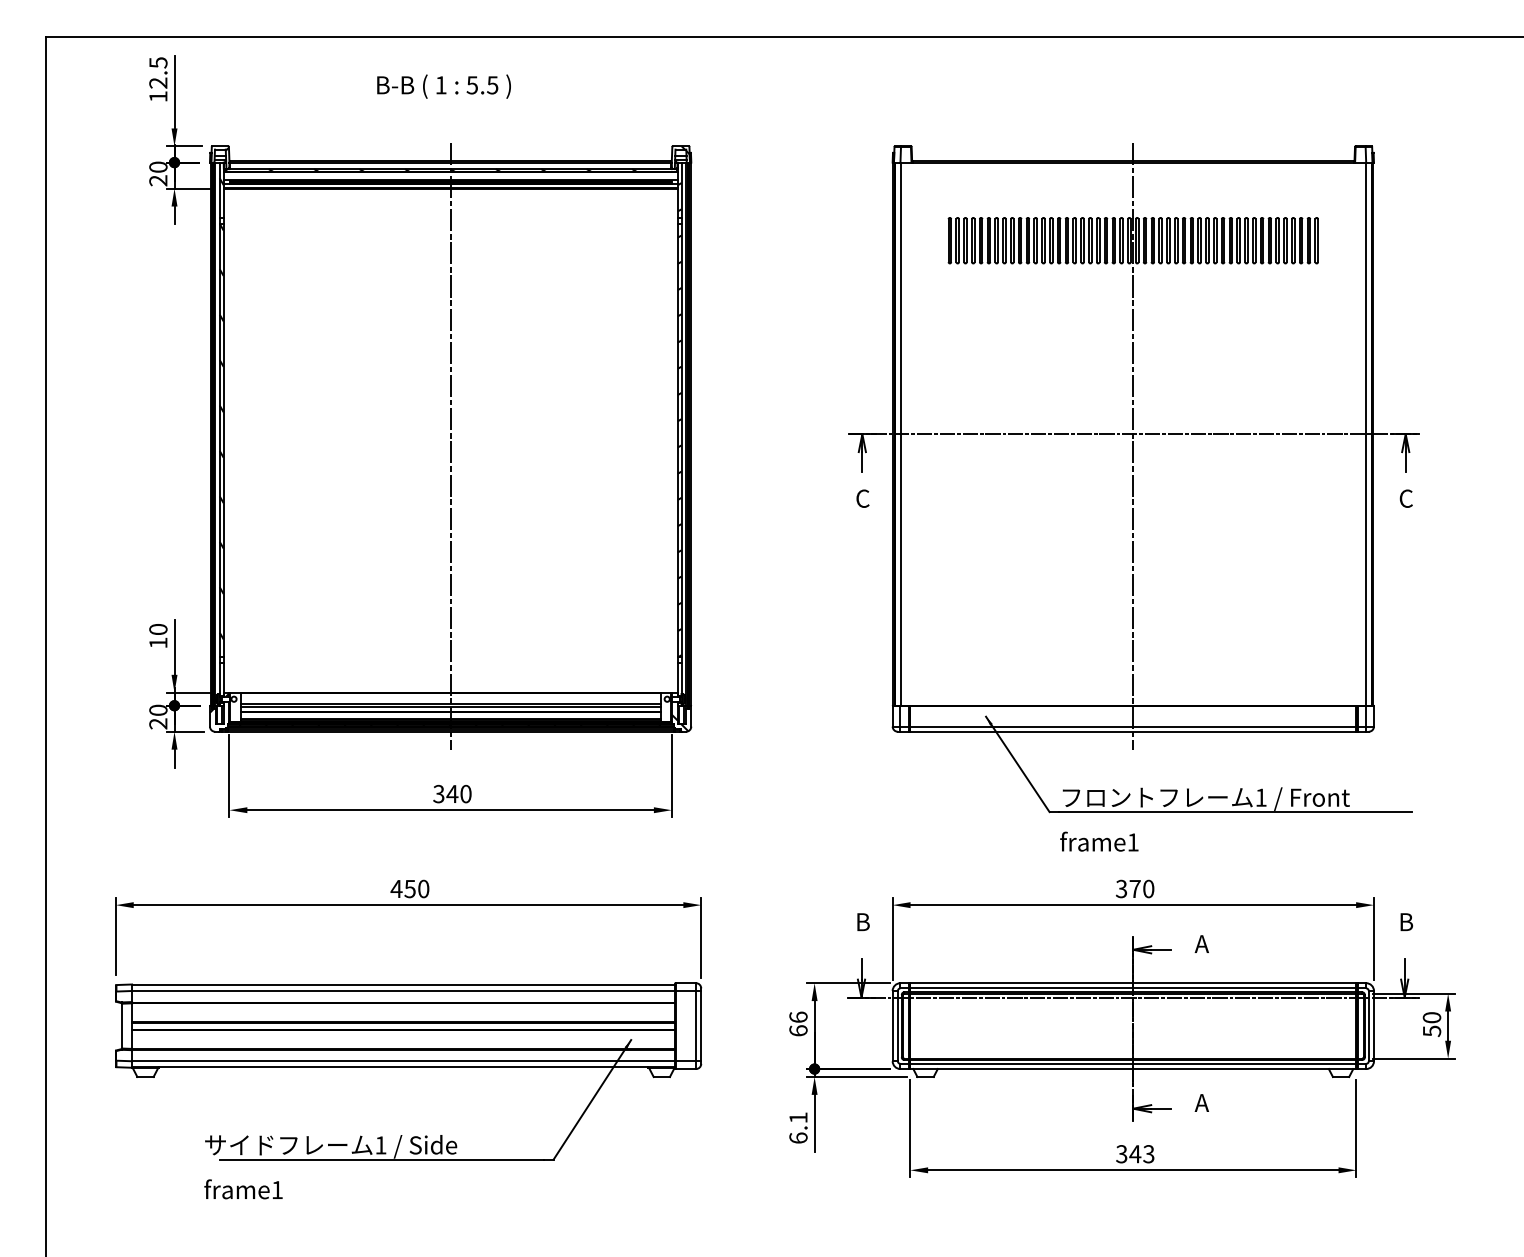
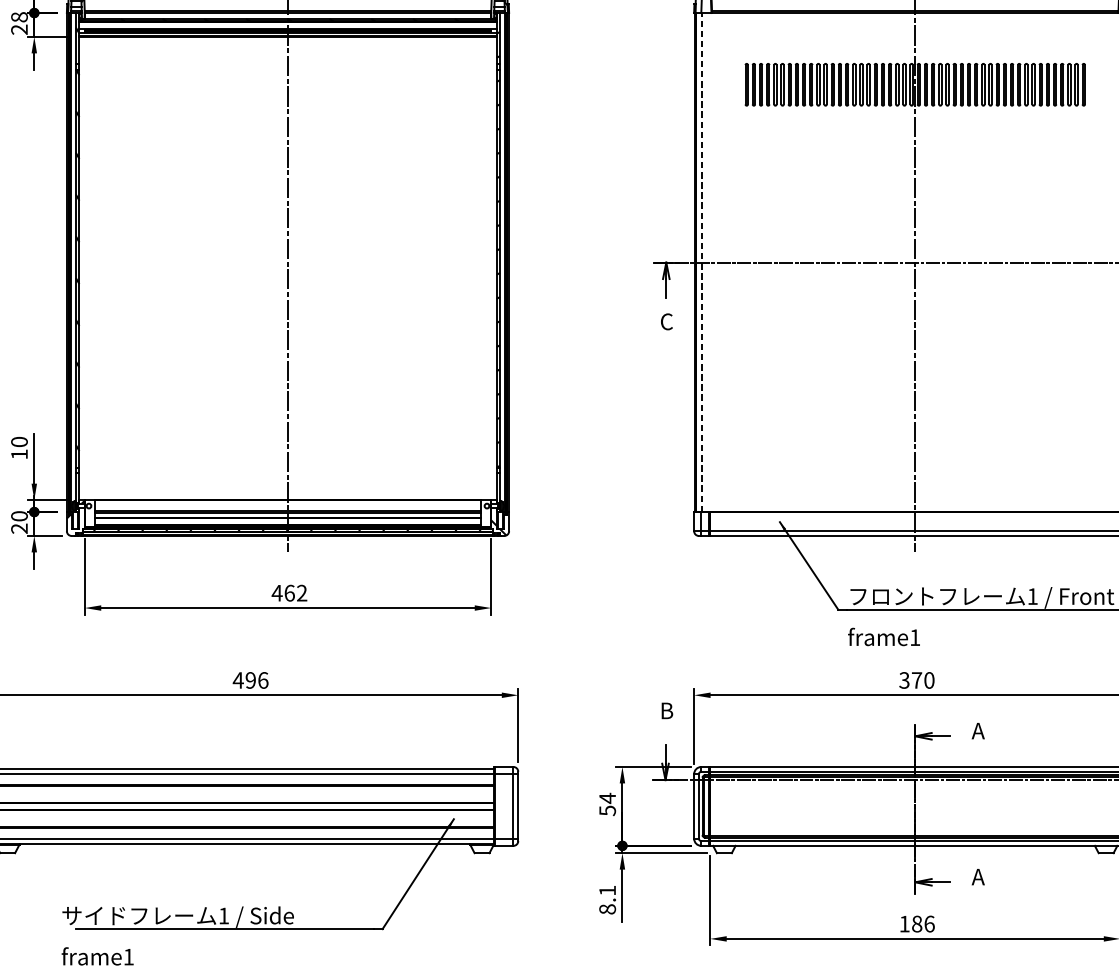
text: (158, 166) -> (19, 16), 20 -> 28
line: (900, 434) -> (701, 262), solid -> dashed
text: (451, 793) -> (288, 592), 340 -> 462
text: (416, 888) -> (256, 679), 450 -> 496
text: (798, 1023) -> (607, 804), 66 -> 54
text: (798, 1137) -> (607, 908), 6.1 -> 8.1
text: (1135, 1154) -> (917, 924), 343 -> 186

